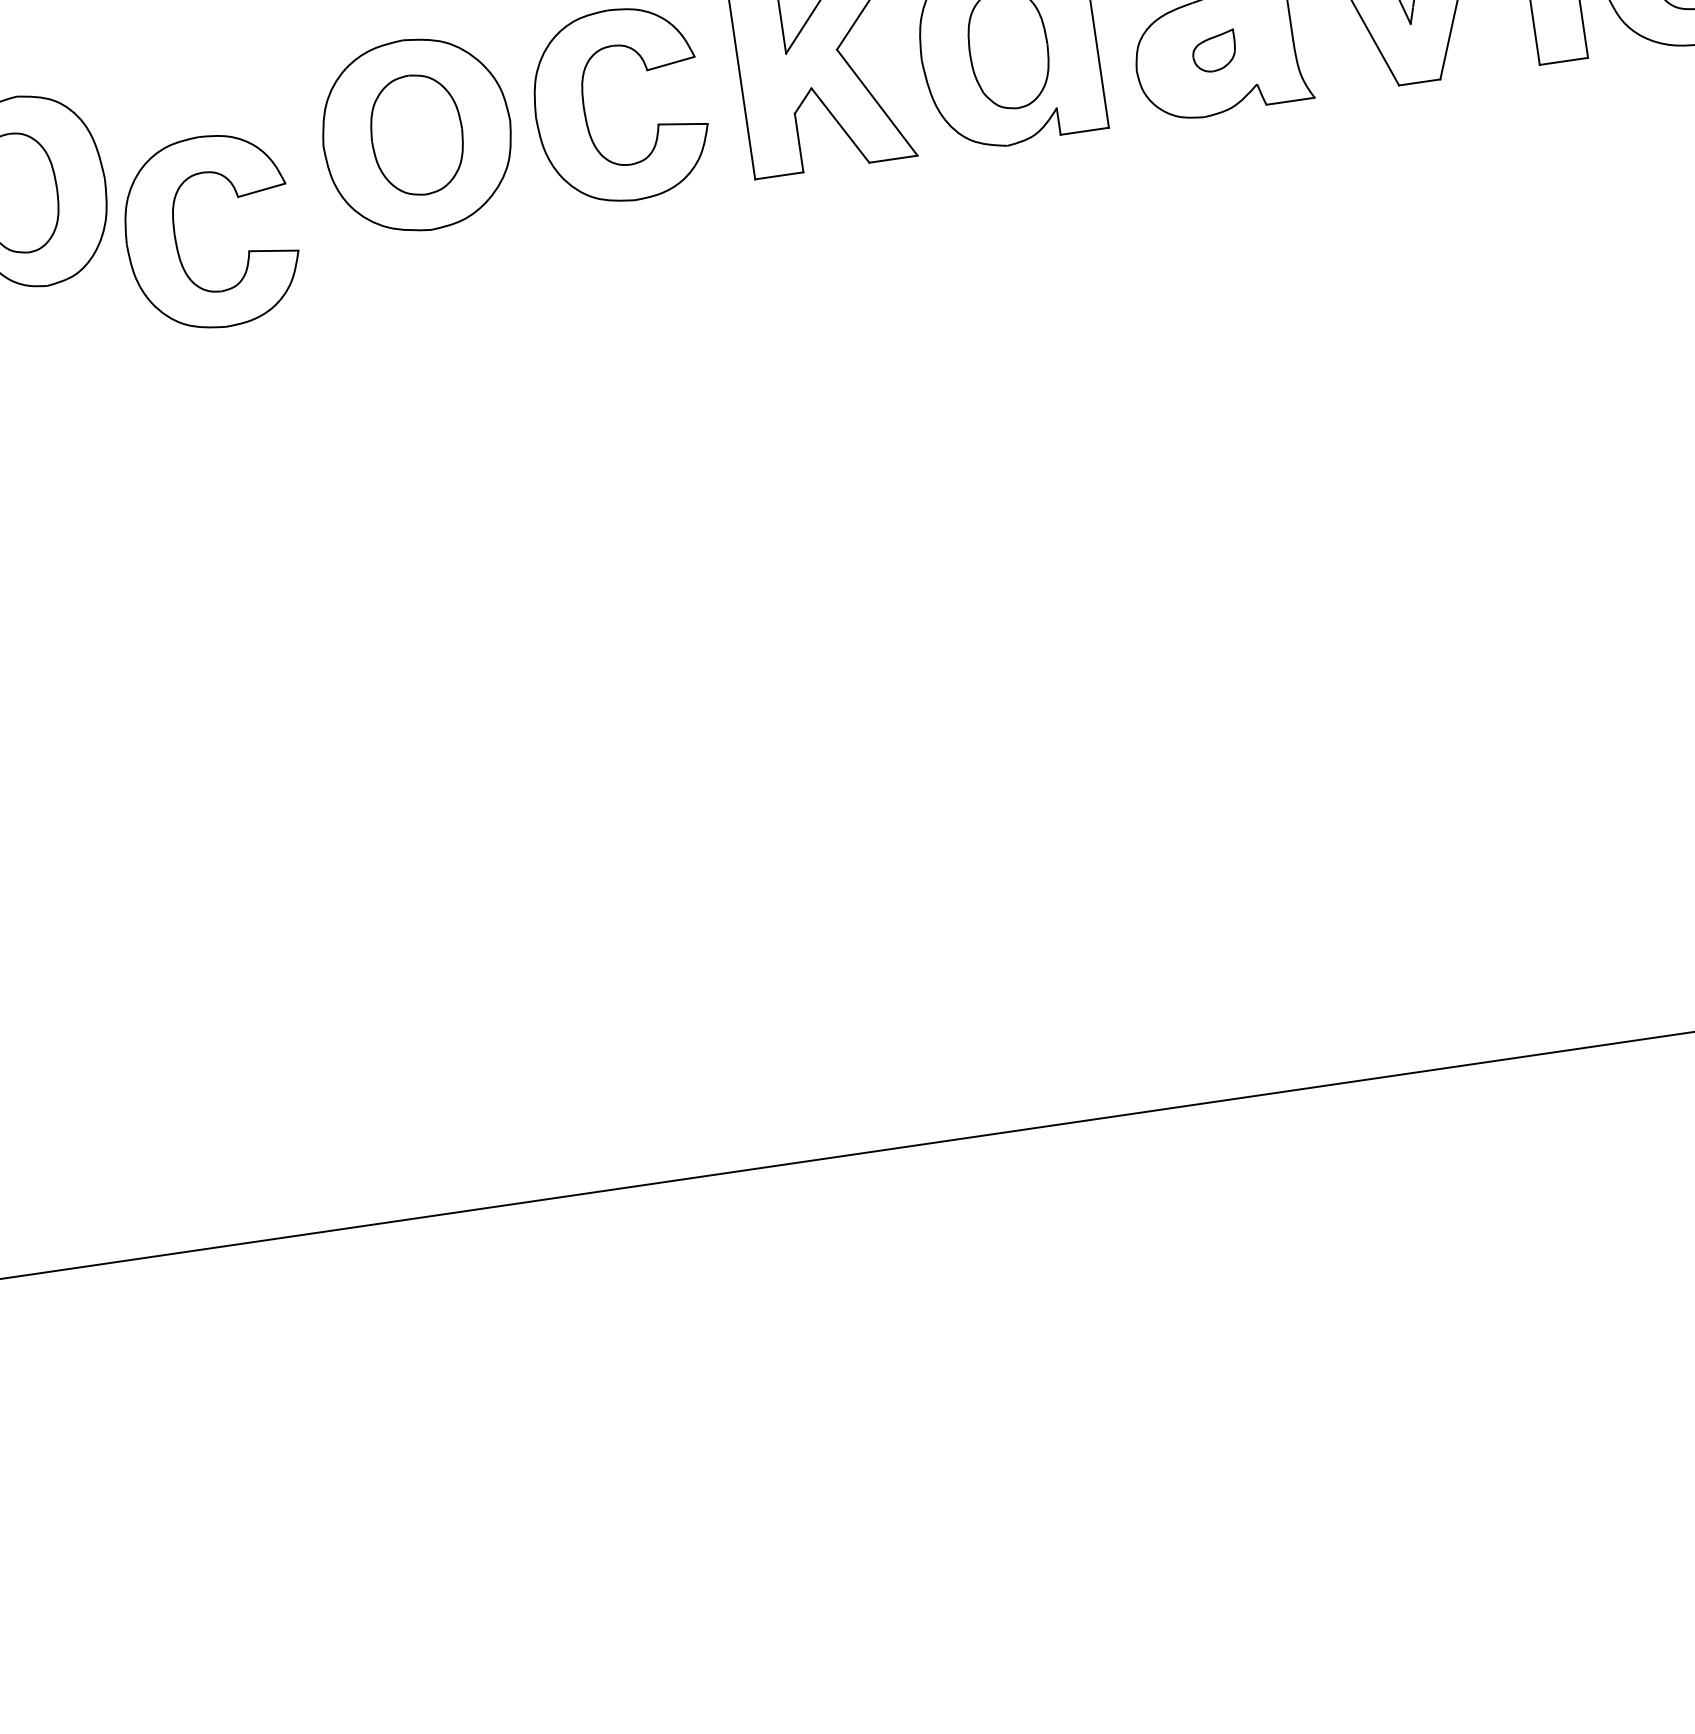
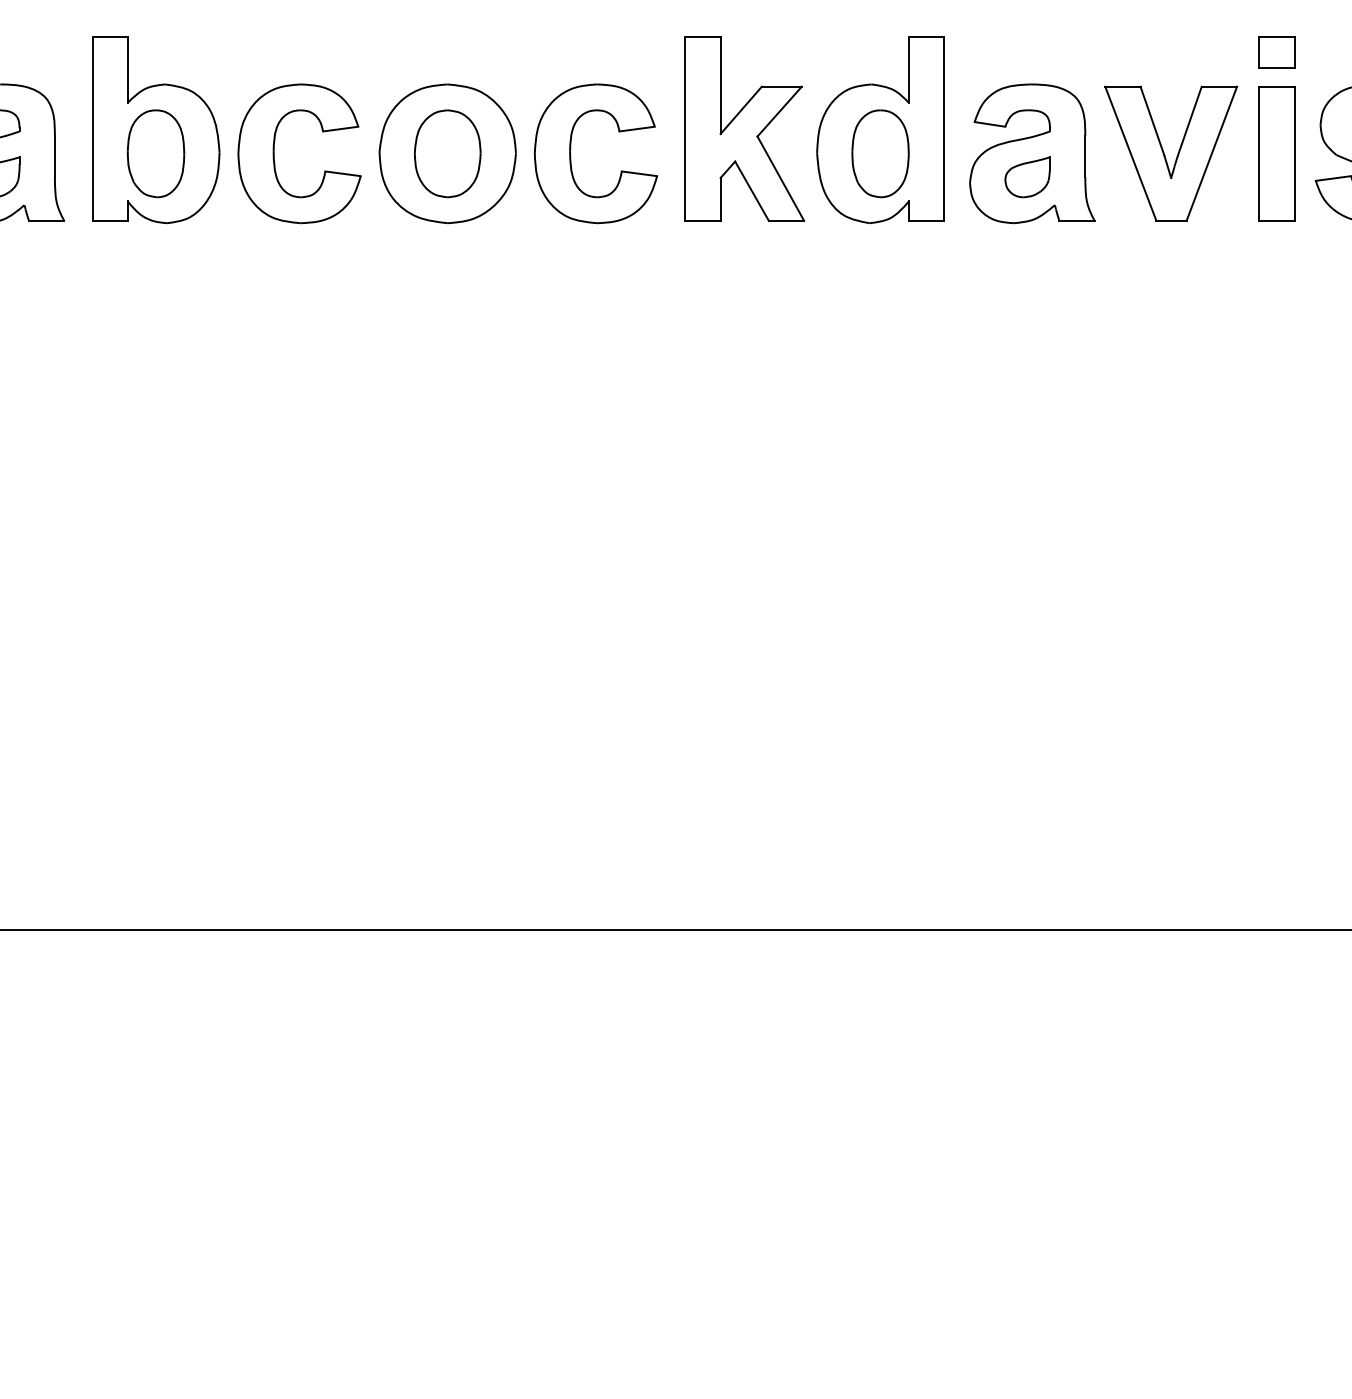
part: (1214, 51) -> (1027, 177), size x1.43
part: (176, 236) -> (274, 153), moved

